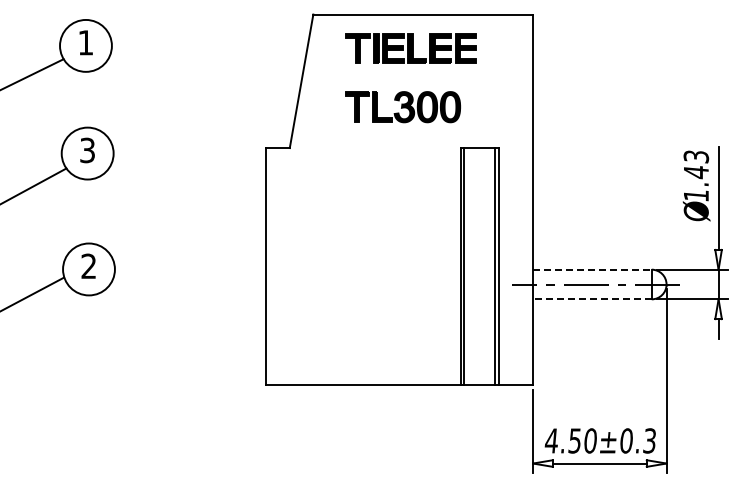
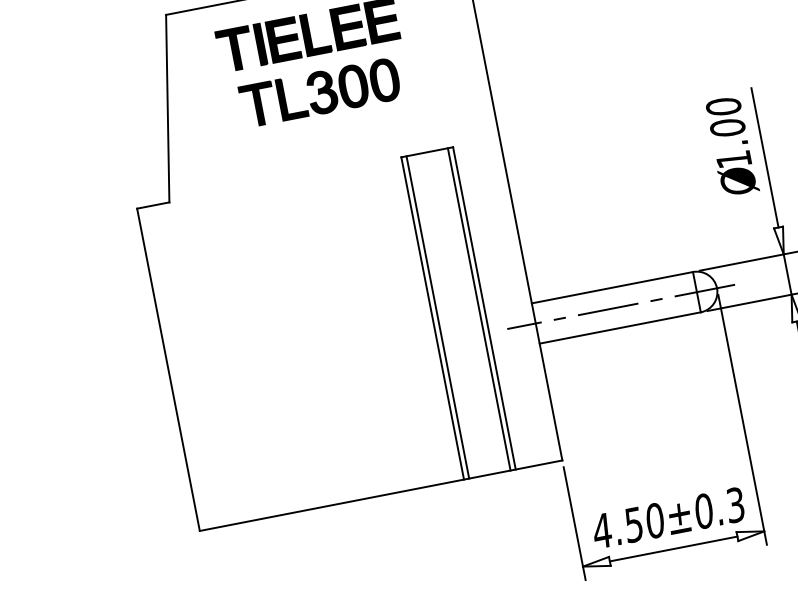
part: (402, 107) -> (319, 93), moved
text: (696, 164) -> (726, 117), 1.43 -> 1.00
line: (592, 269) -> (612, 287), dashed -> solid
line: (591, 299) -> (619, 328), dashed -> solid

